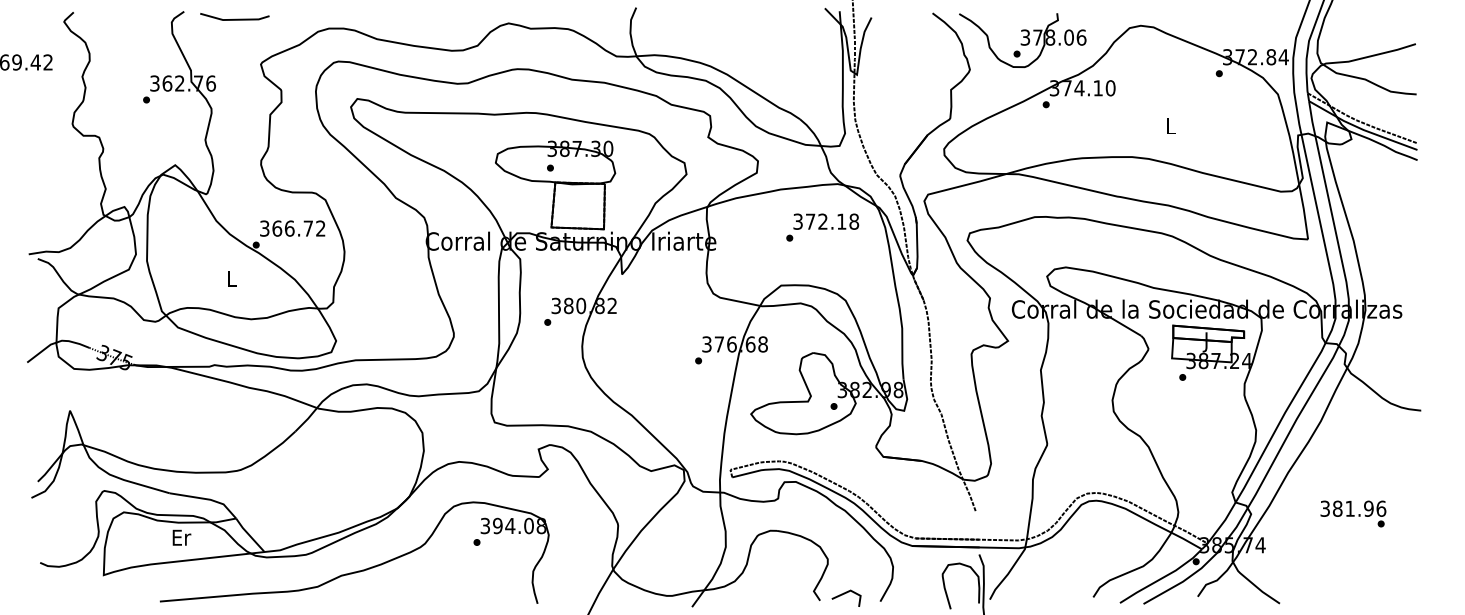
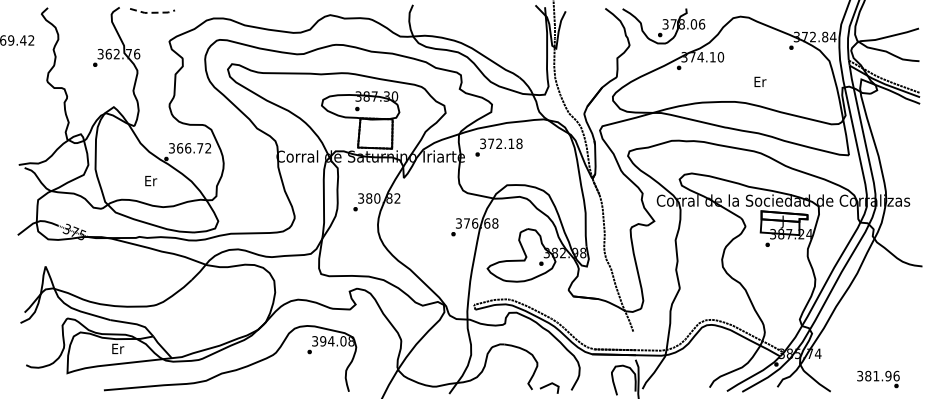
line: (234, 19) -> (152, 12), solid -> dashed
text: (1171, 125) -> (760, 81), L -> Er
text: (821, 227) -> (498, 147), moved
text: (233, 278) -> (151, 180), L -> Er
text: (1353, 513) -> (878, 379), moved

